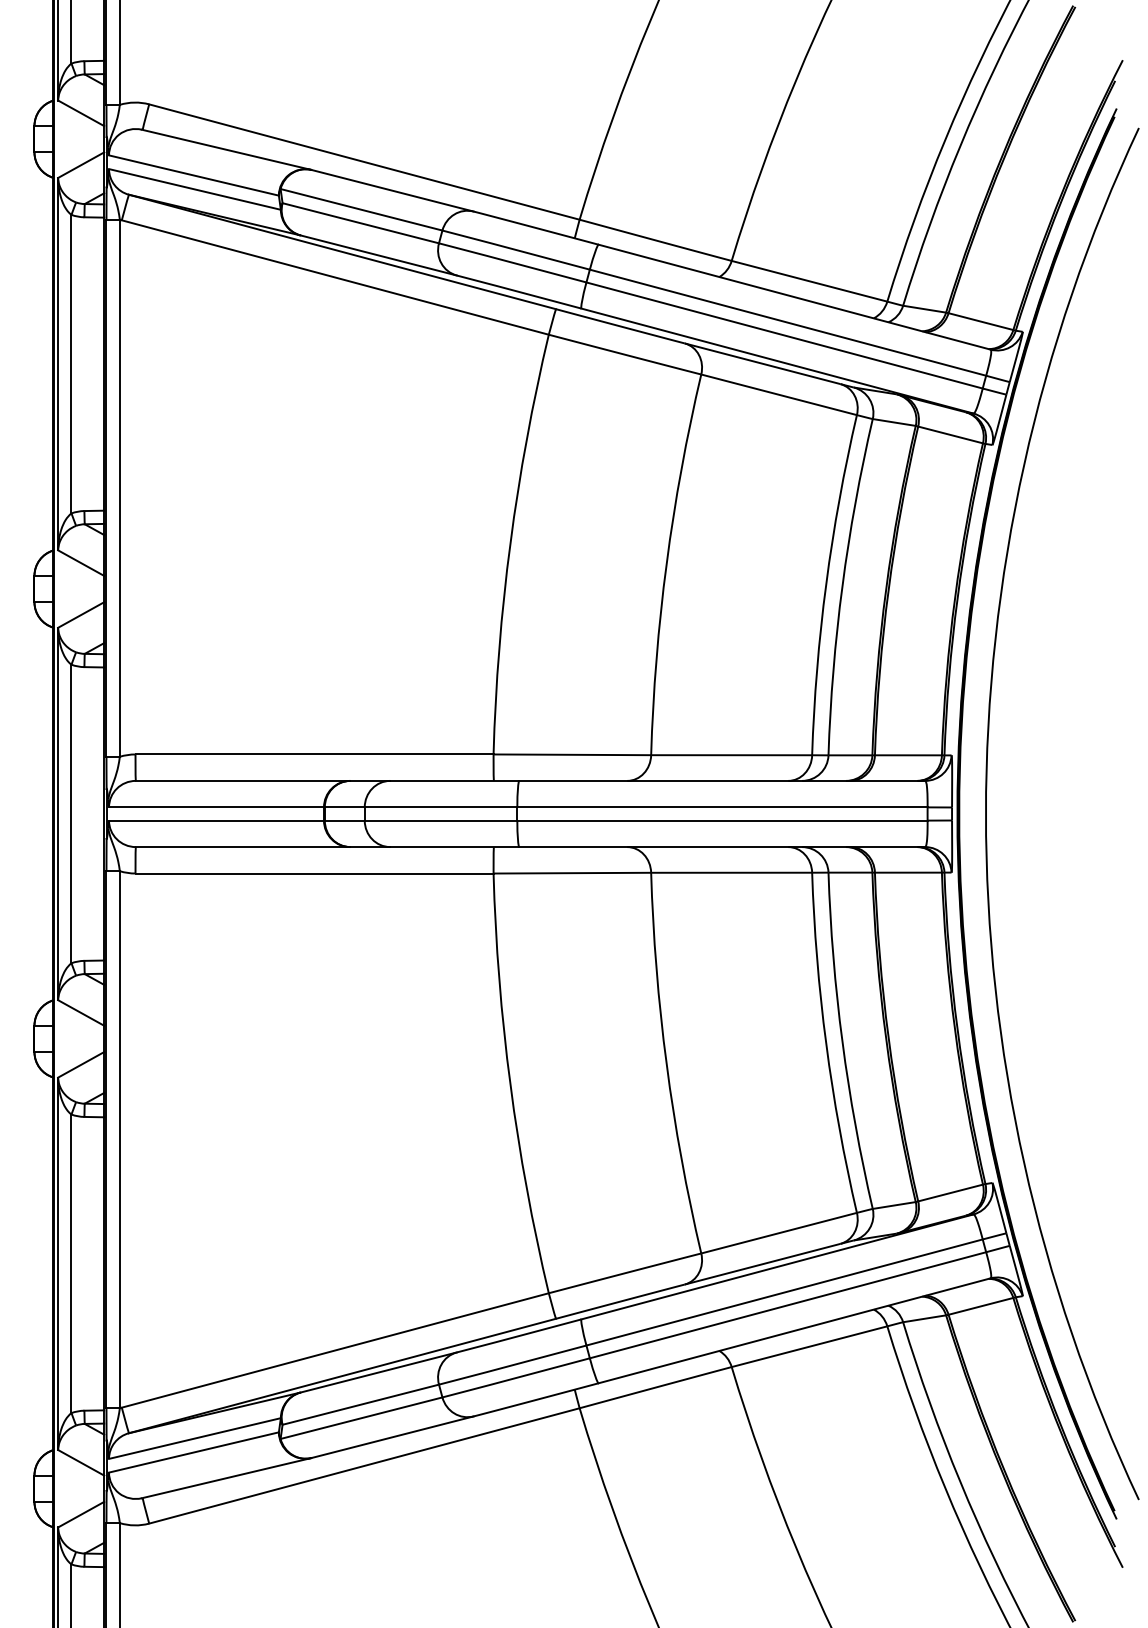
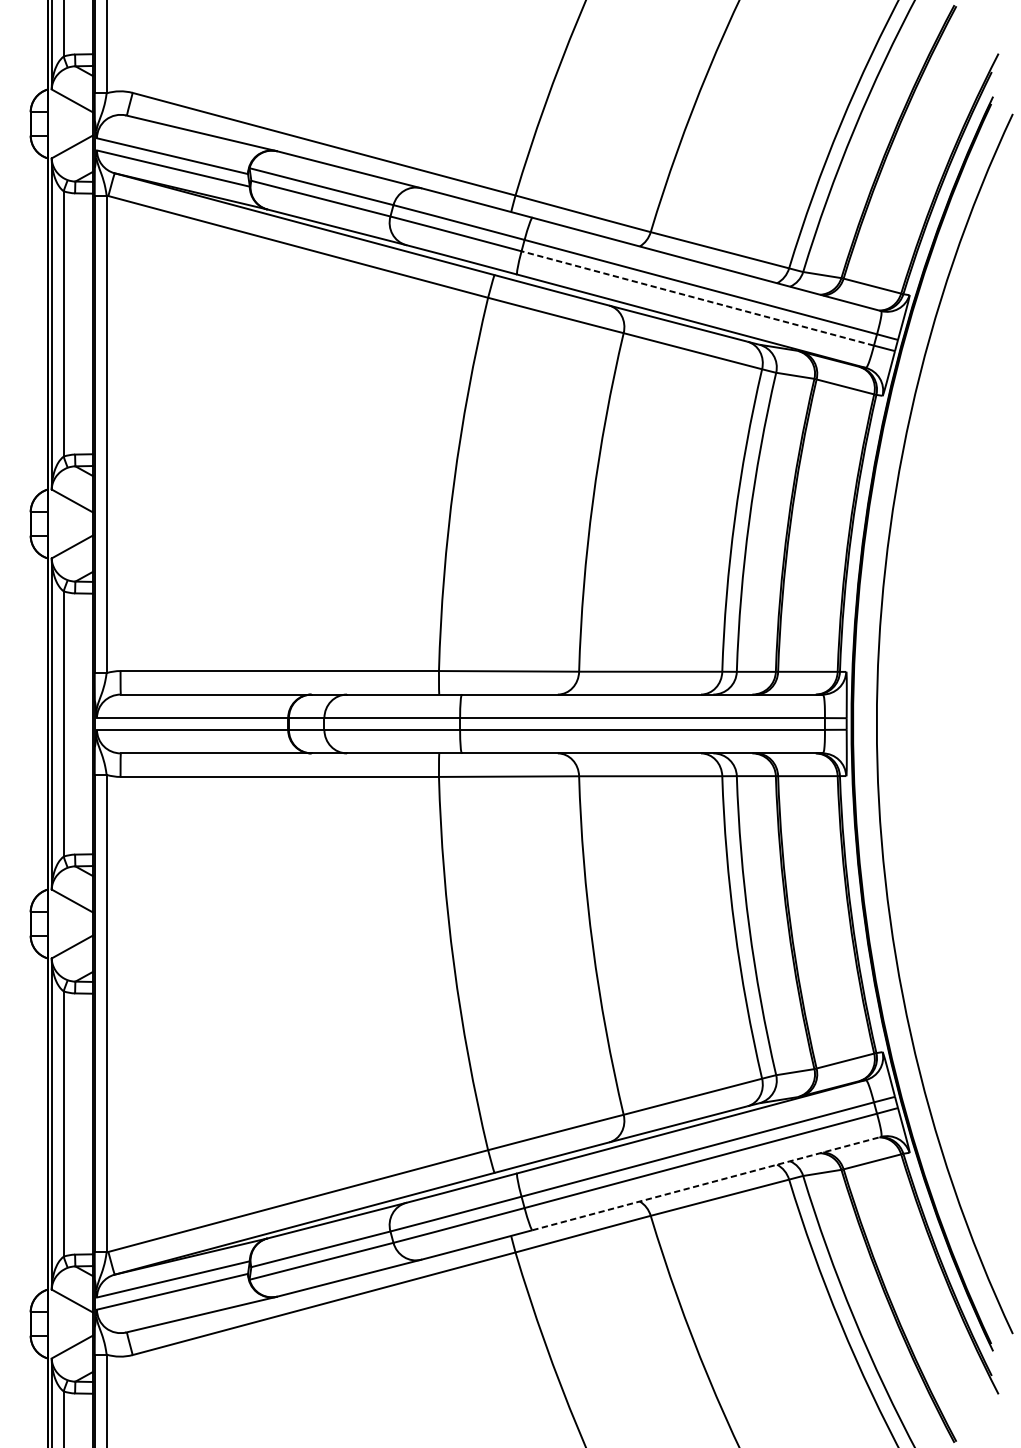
line: (784, 335) -> (697, 298), solid -> dashed
line: (794, 1330) -> (706, 1183), solid -> dashed

